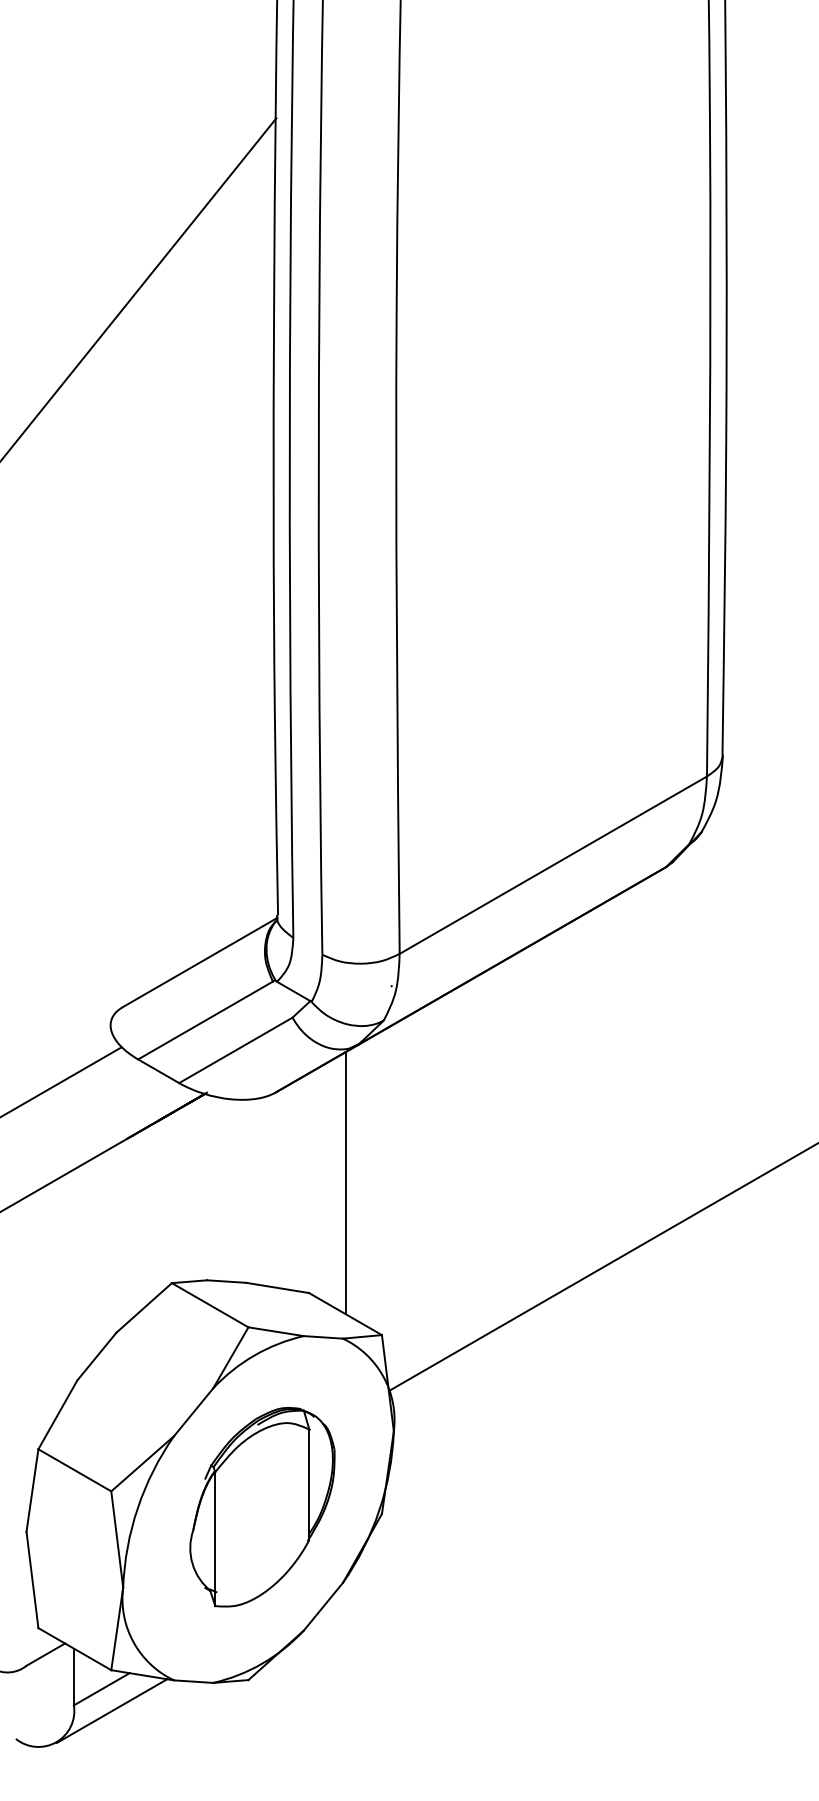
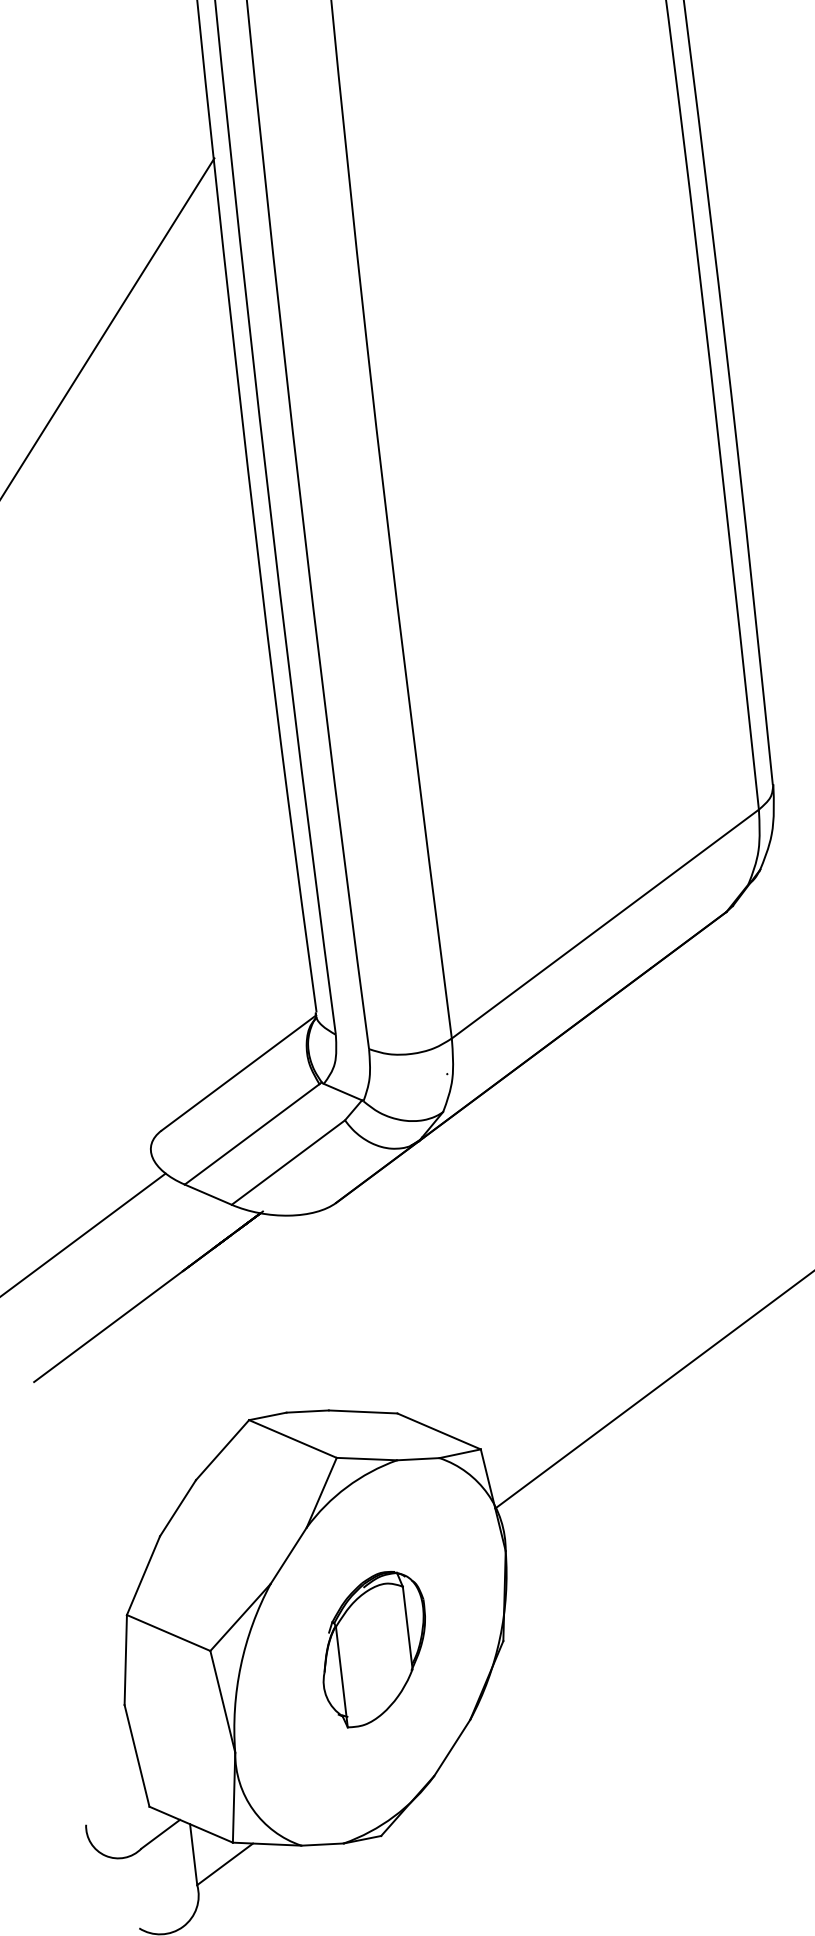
line: (345, 1183) -> (422, 1291), removed
part: (262, 1507) -> (374, 1649), size x0.7
line: (111, 1710) -> (238, 1885), removed

